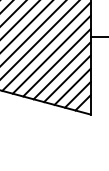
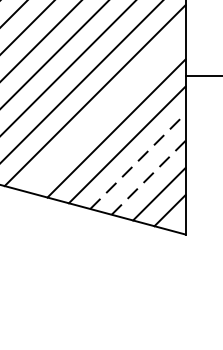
line: (51, 54) -> (105, 111), removed
line: (67, 78) -> (138, 160), solid -> dashed
line: (72, 86) -> (148, 177), solid -> dashed

